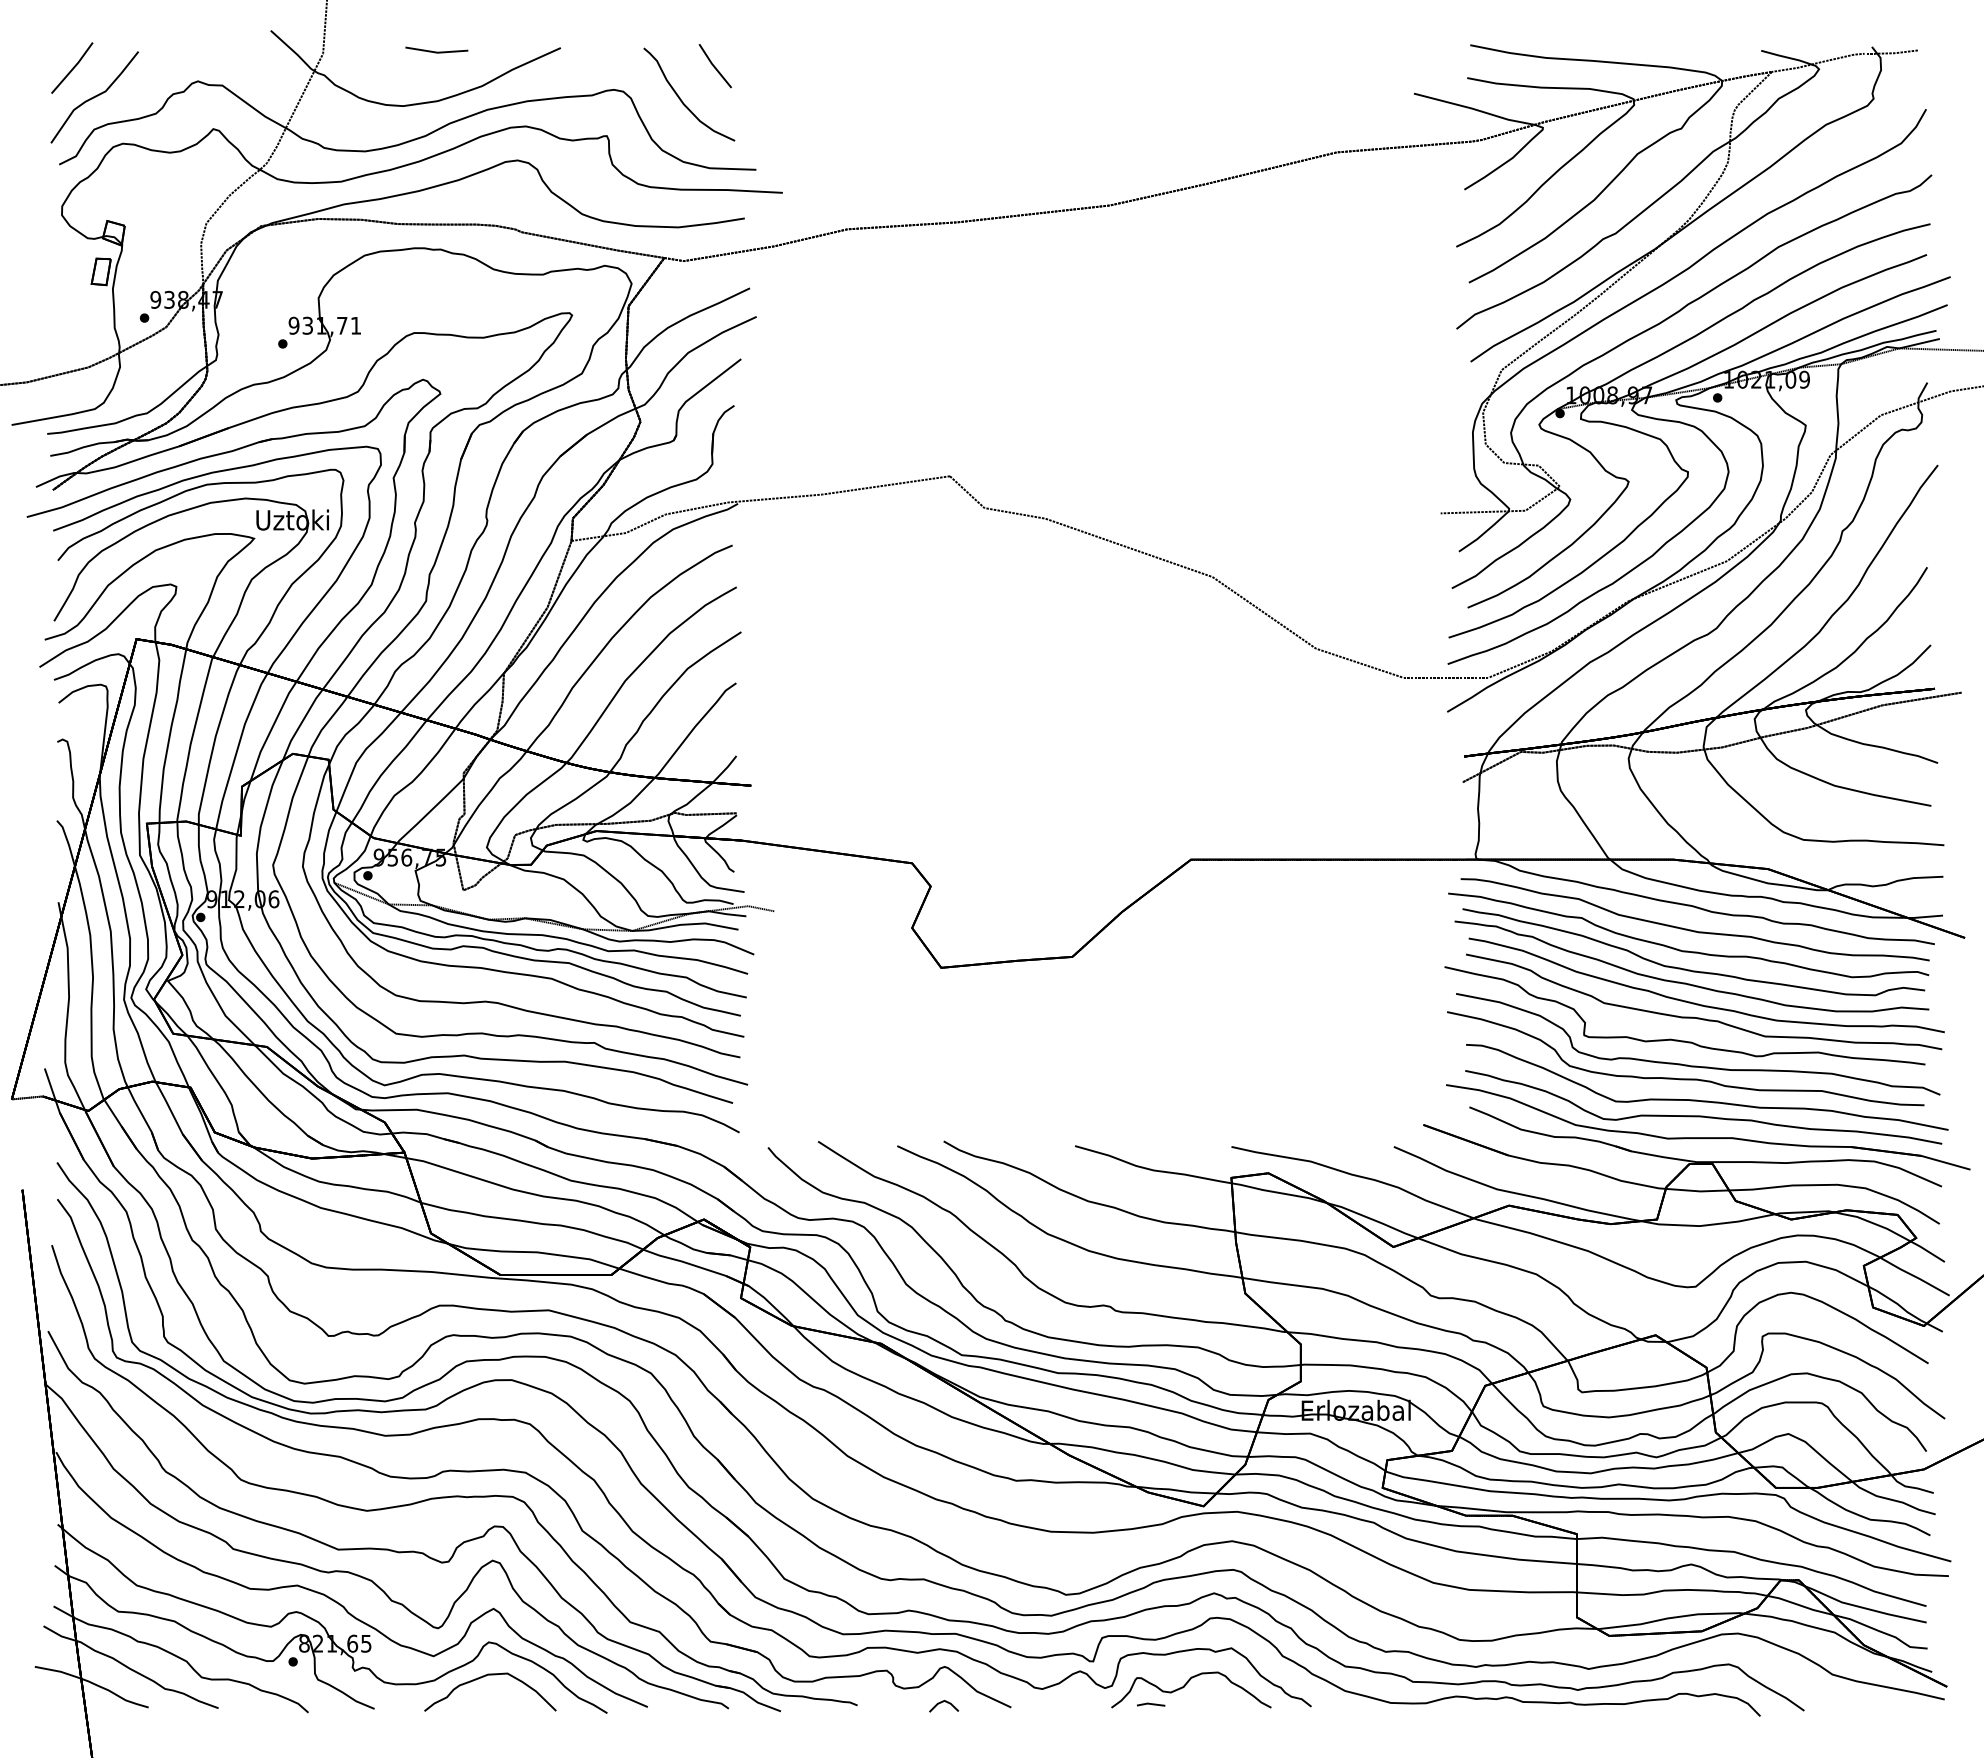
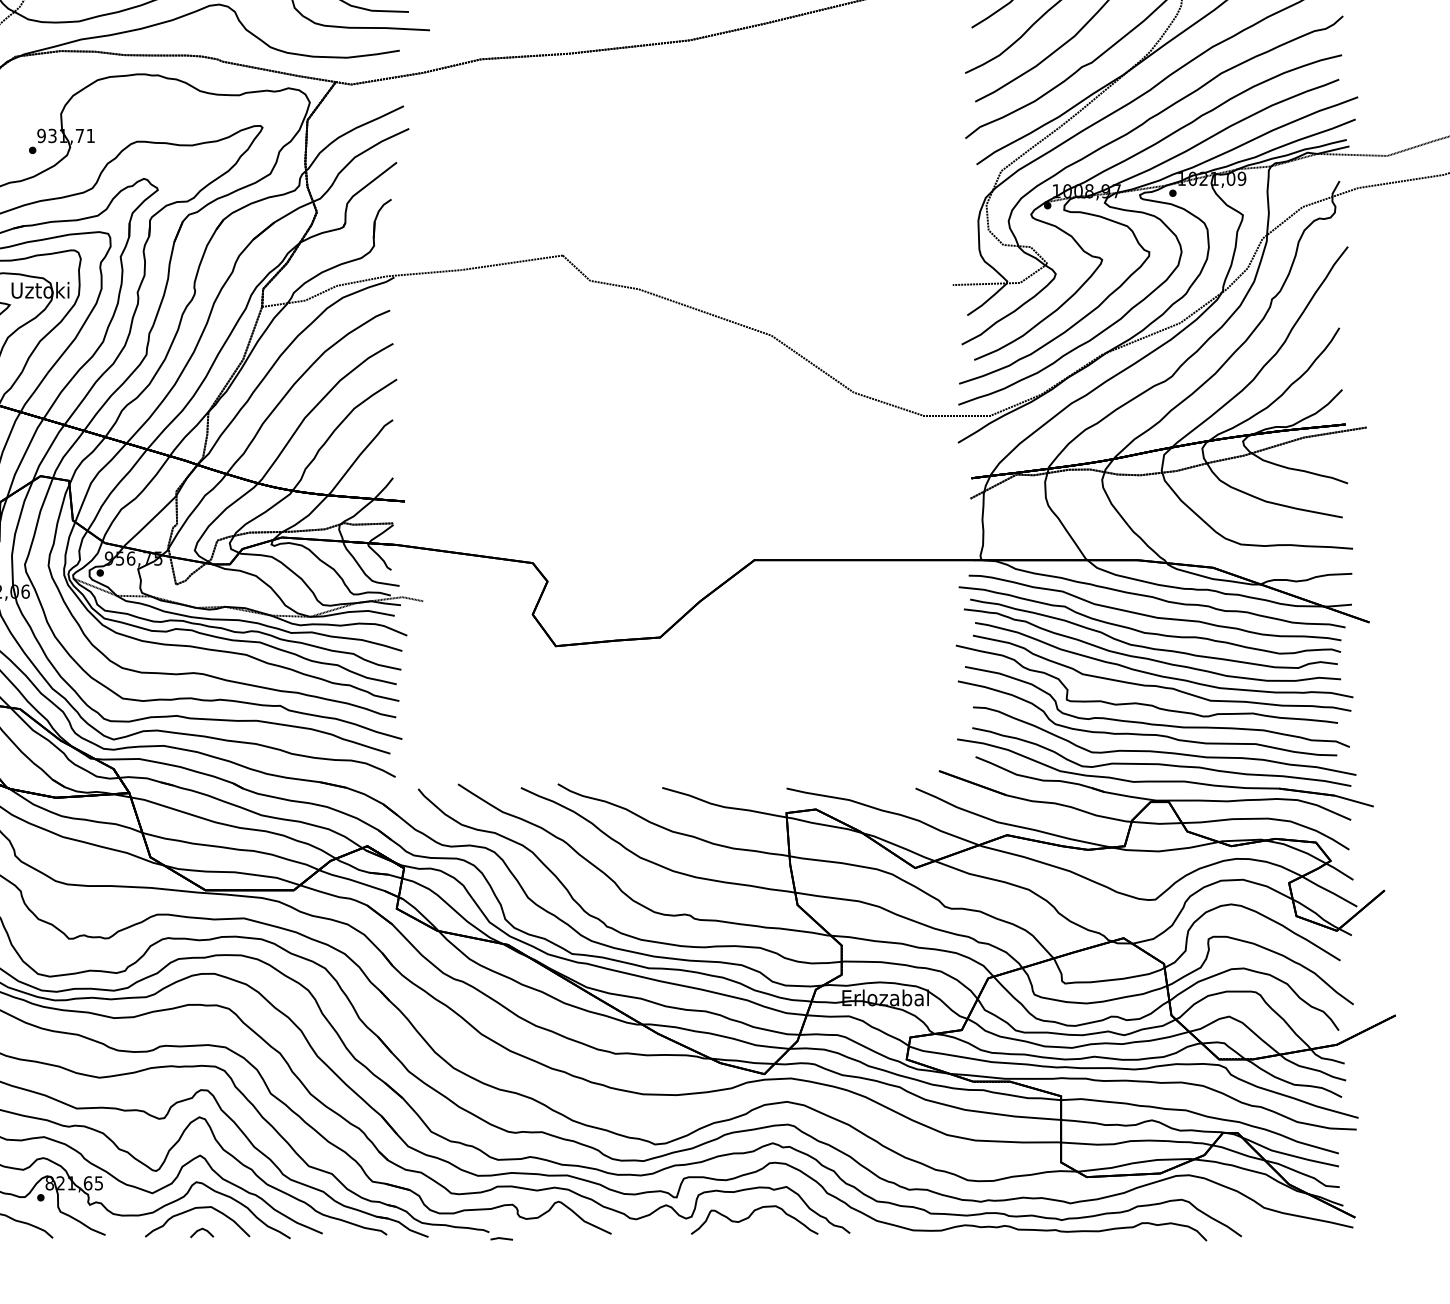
line: (943, 1702) -> (201, 1230), moved
line: (1151, 1704) -> (502, 1238), moved

